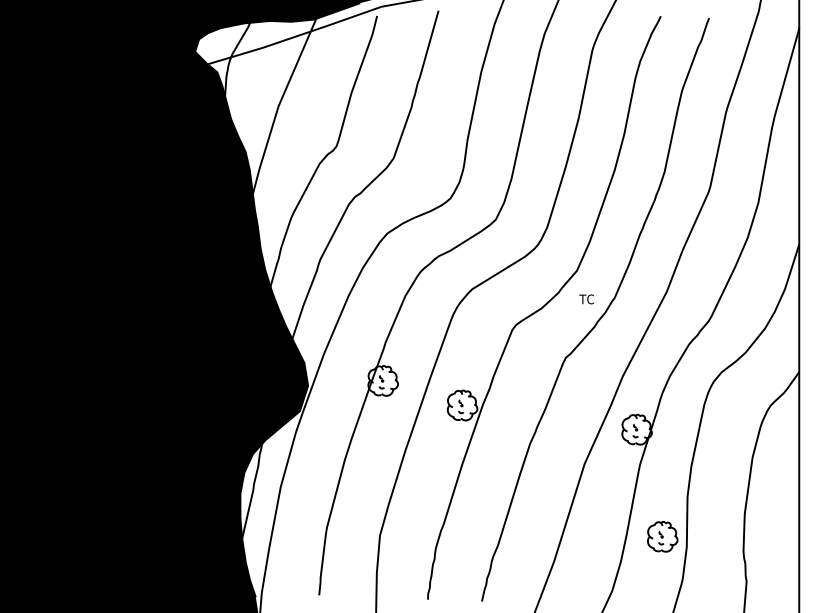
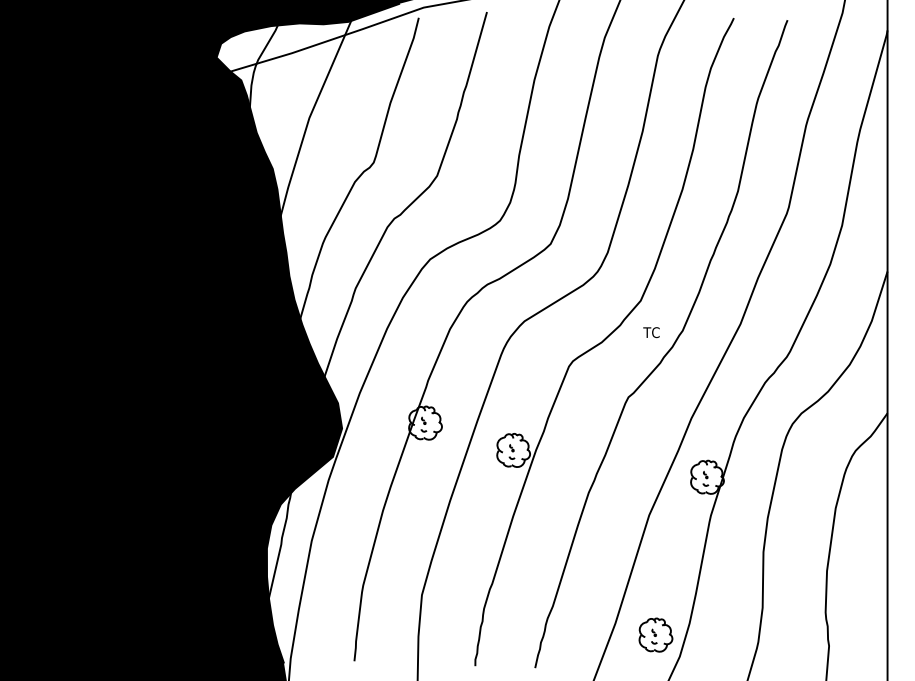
part: (662, 536) -> (655, 634), moved

